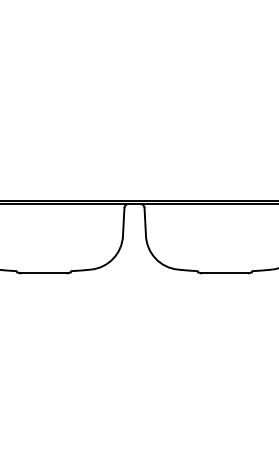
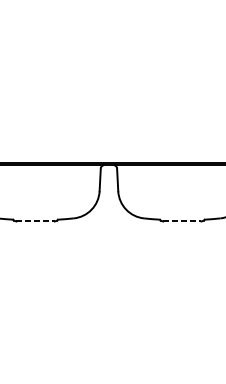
line: (43, 273) -> (35, 221), solid -> dashed
line: (225, 273) -> (182, 221), solid -> dashed

